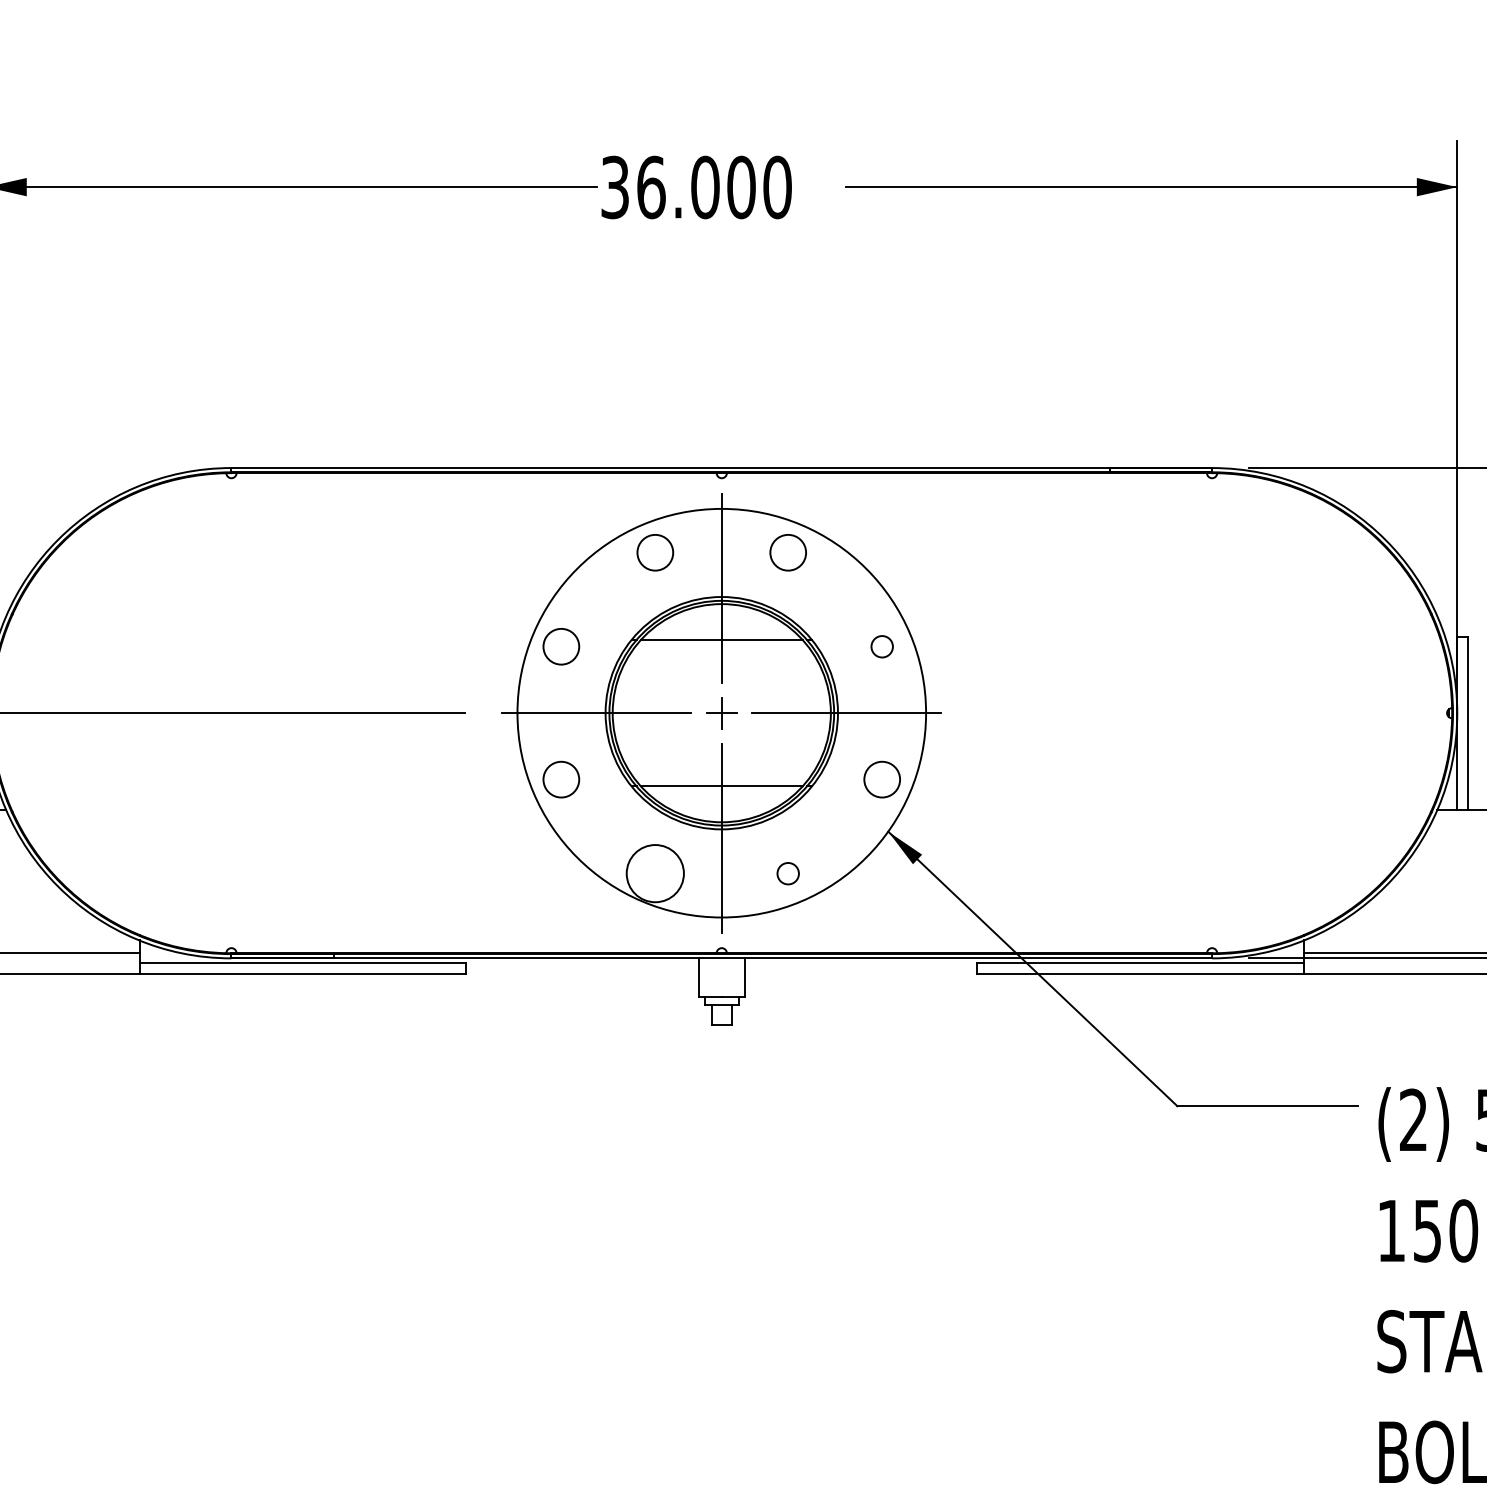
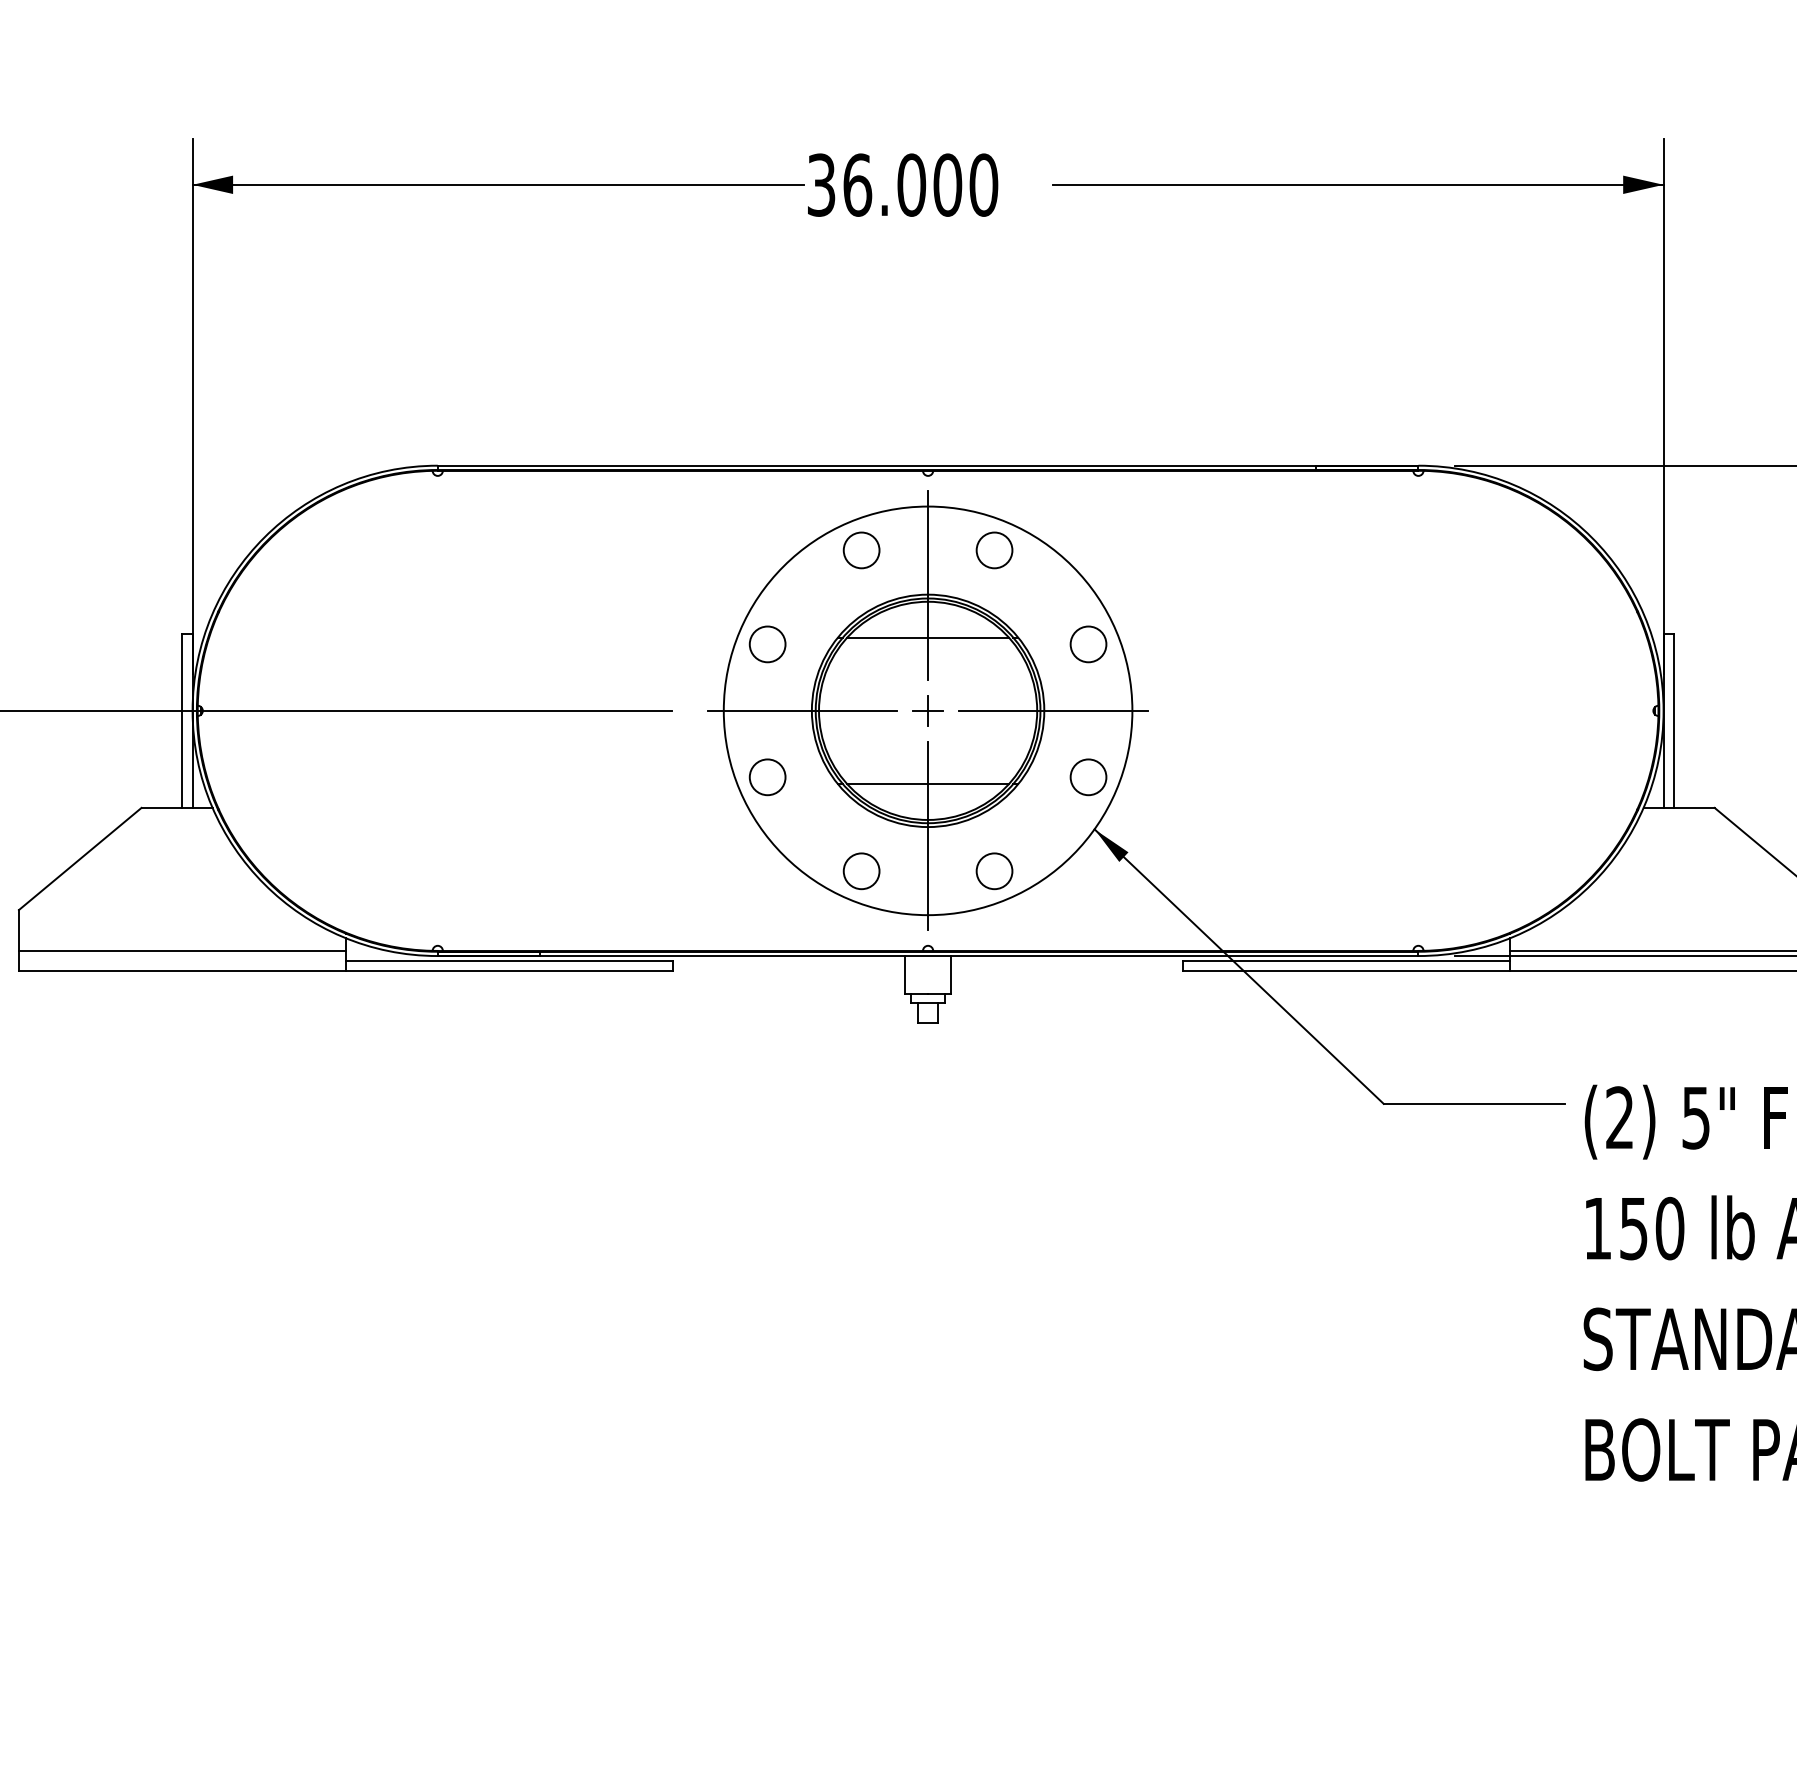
circle: (882, 646) -> (1088, 644), size x1.67
circle: (655, 873) -> (861, 871), size x0.62
circle: (788, 873) -> (994, 871), size x1.67

